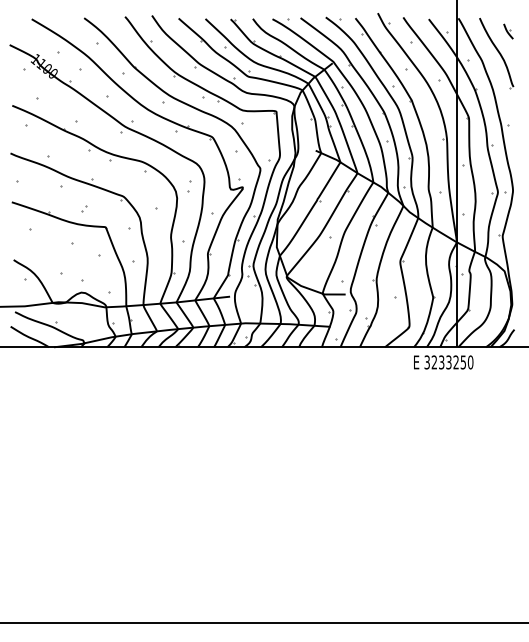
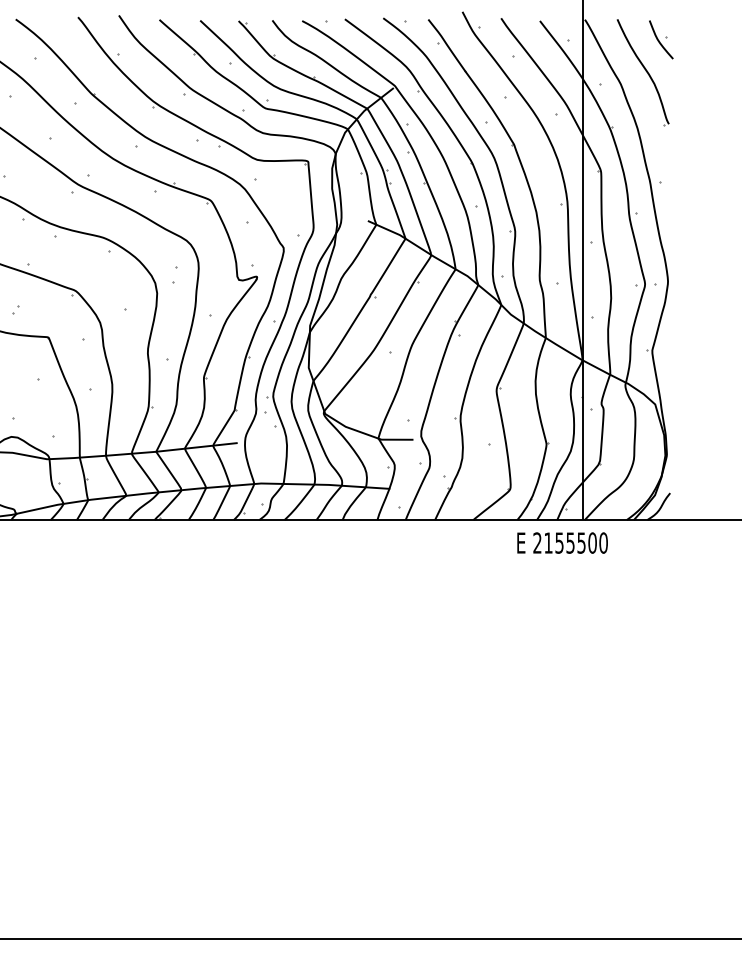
part: (508, 31) -> (661, 39), size x1.67
text: (445, 362) -> (565, 543), 3233250 -> 2155500

